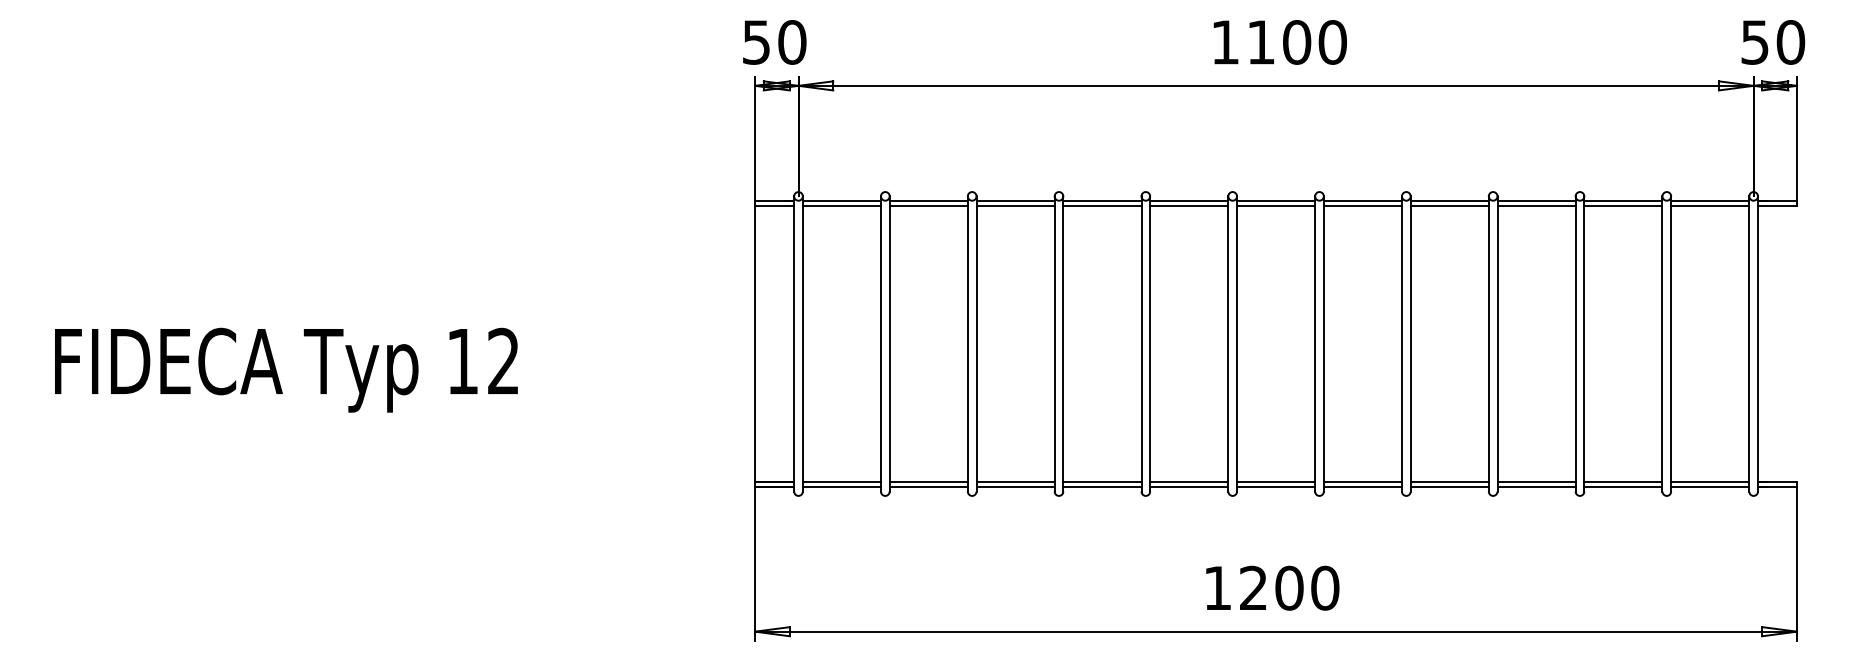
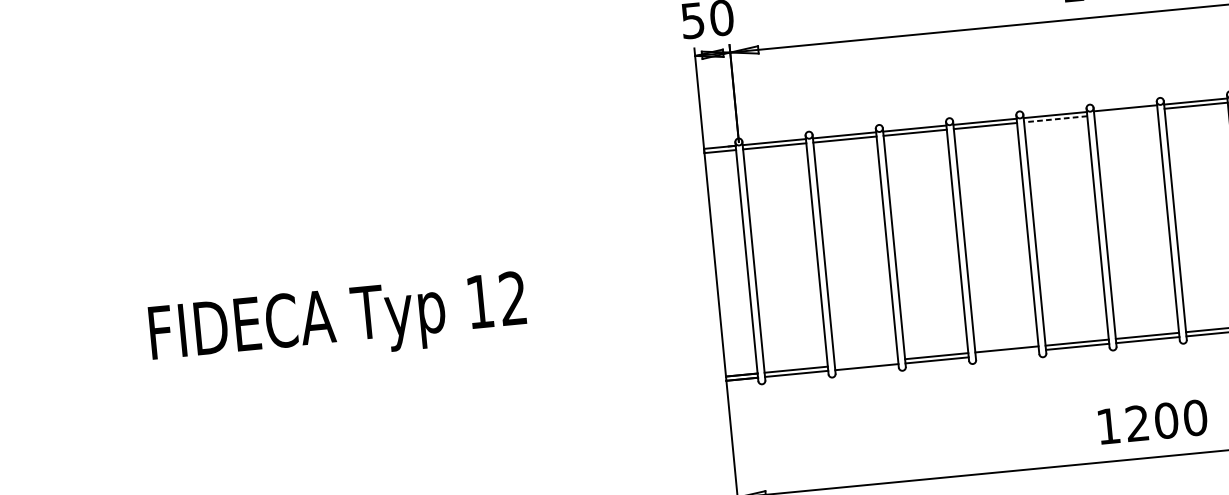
line: (1188, 205) -> (1055, 118), solid -> dashed
line: (1276, 205) -> (1126, 112), removed
line: (928, 482) -> (866, 363), removed
line: (1102, 487) -> (1007, 353), removed

